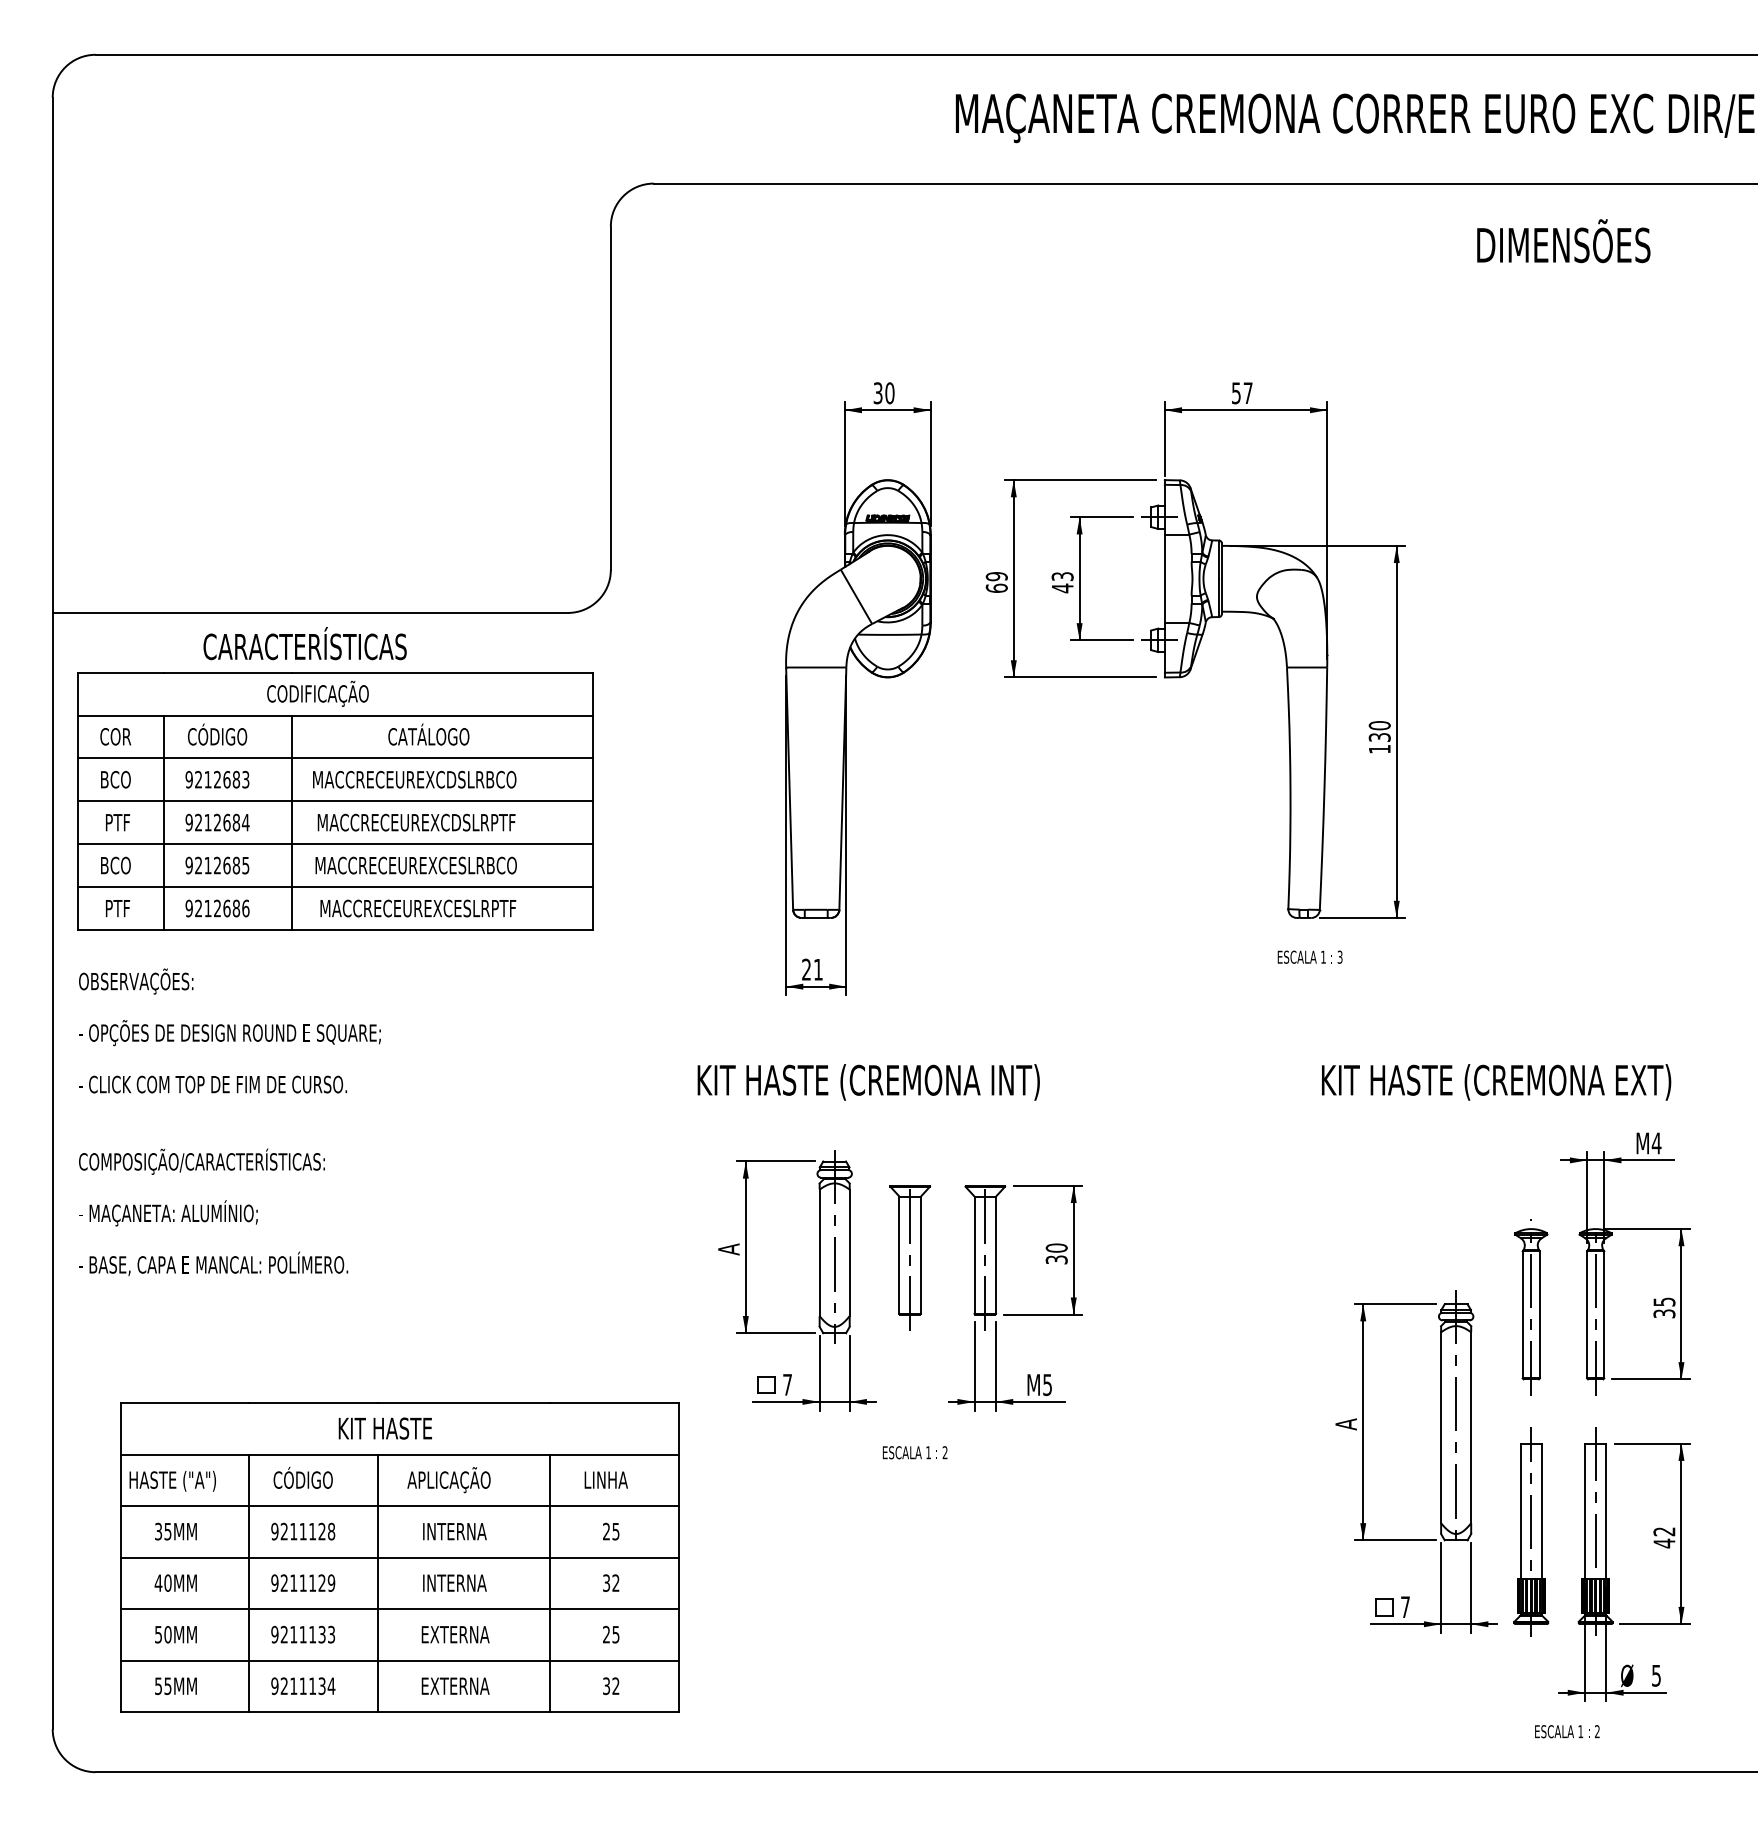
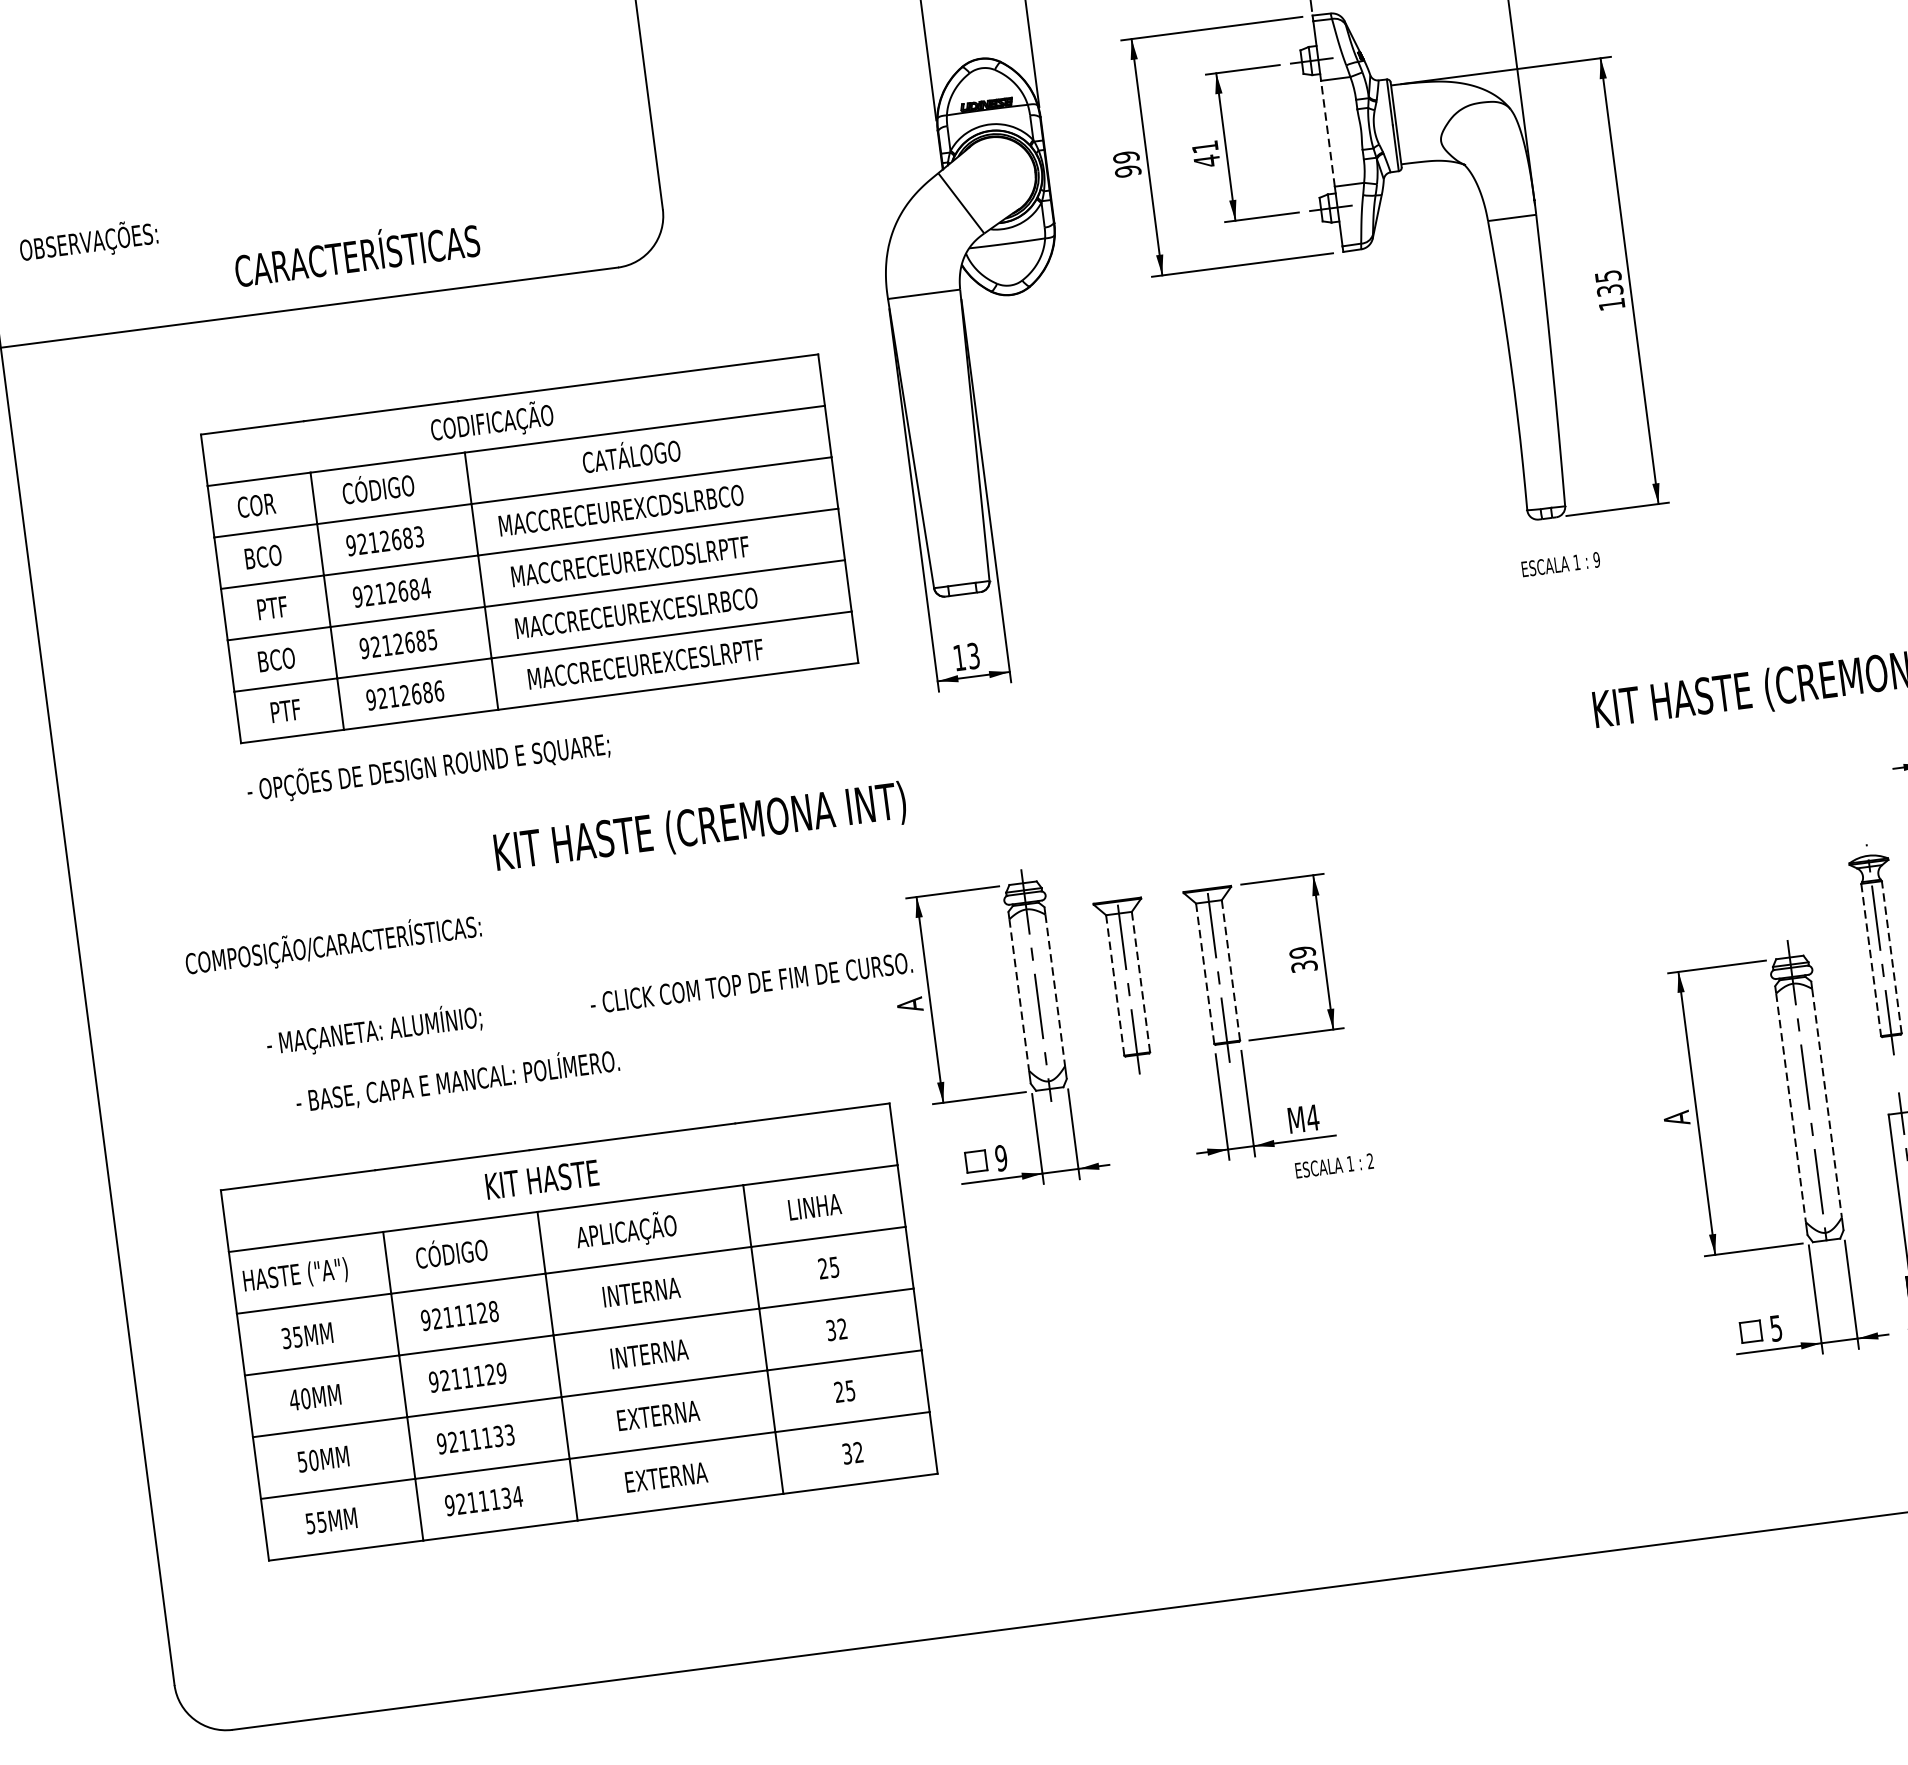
text: (1062, 576) -> (1204, 146), 43 -> 41
line: (1164, 578) -> (1327, 133), solid -> dashed
text: (996, 588) -> (1127, 171), 69 -> 99
text: (304, 643) -> (356, 252), moved
text: (1379, 725) -> (1607, 276), 130 -> 135
part: (335, 801) -> (529, 548), moved
text: (1339, 956) -> (1595, 559), 3 -> 9
text: (812, 969) -> (966, 656), 21 -> 13
text: (136, 981) -> (89, 241), moved
text: (229, 1033) -> (427, 768), moved
text: (868, 1082) -> (700, 828), moved
text: (212, 1084) -> (750, 983), moved
text: (201, 1161) -> (332, 944), moved
text: (168, 1213) -> (374, 1030), moved
text: (1056, 1247) -> (1302, 951), 30 -> 39
line: (819, 1253) -> (1019, 995), solid -> dashed
line: (849, 1253) -> (1055, 991), solid -> dashed
line: (899, 1255) -> (1115, 985), solid -> dashed
line: (920, 1255) -> (1140, 982), solid -> dashed
line: (974, 1255) -> (1205, 974), solid -> dashed
line: (996, 1255) -> (1231, 970), solid -> dashed
text: (213, 1263) -> (457, 1079), moved
line: (1522, 1314) -> (1870, 959), solid -> dashed
line: (1539, 1314) -> (1891, 956), solid -> dashed
text: (787, 1384) -> (1001, 1157), 7 -> 9
text: (1047, 1385) -> (1312, 1118), M5 -> M4
line: (1441, 1428) -> (1791, 1108), solid -> dashed
line: (1471, 1428) -> (1827, 1104), solid -> dashed
text: (914, 1452) -> (1333, 1165), moved
part: (399, 1557) -> (579, 1331), moved
text: (1405, 1607) -> (1776, 1328), 7 -> 5

